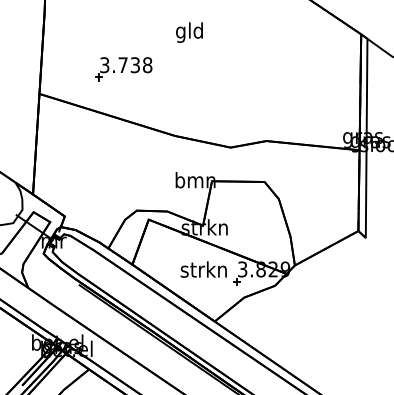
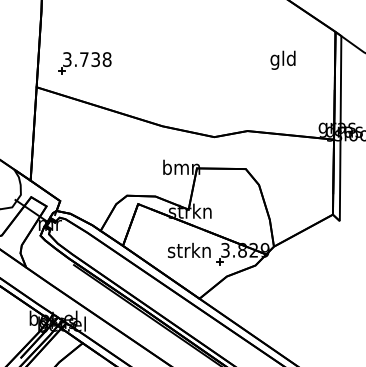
text: (188, 31) -> (282, 59), moved
part: (123, 69) -> (84, 63), moved

